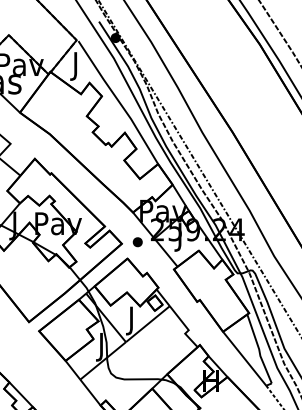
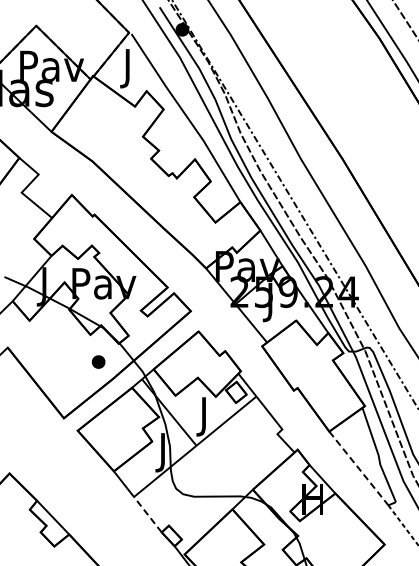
part: (137, 241) -> (98, 361), moved
line: (245, 358) -> (359, 468), solid -> dashed
line: (90, 392) -> (147, 514), solid -> dashed

